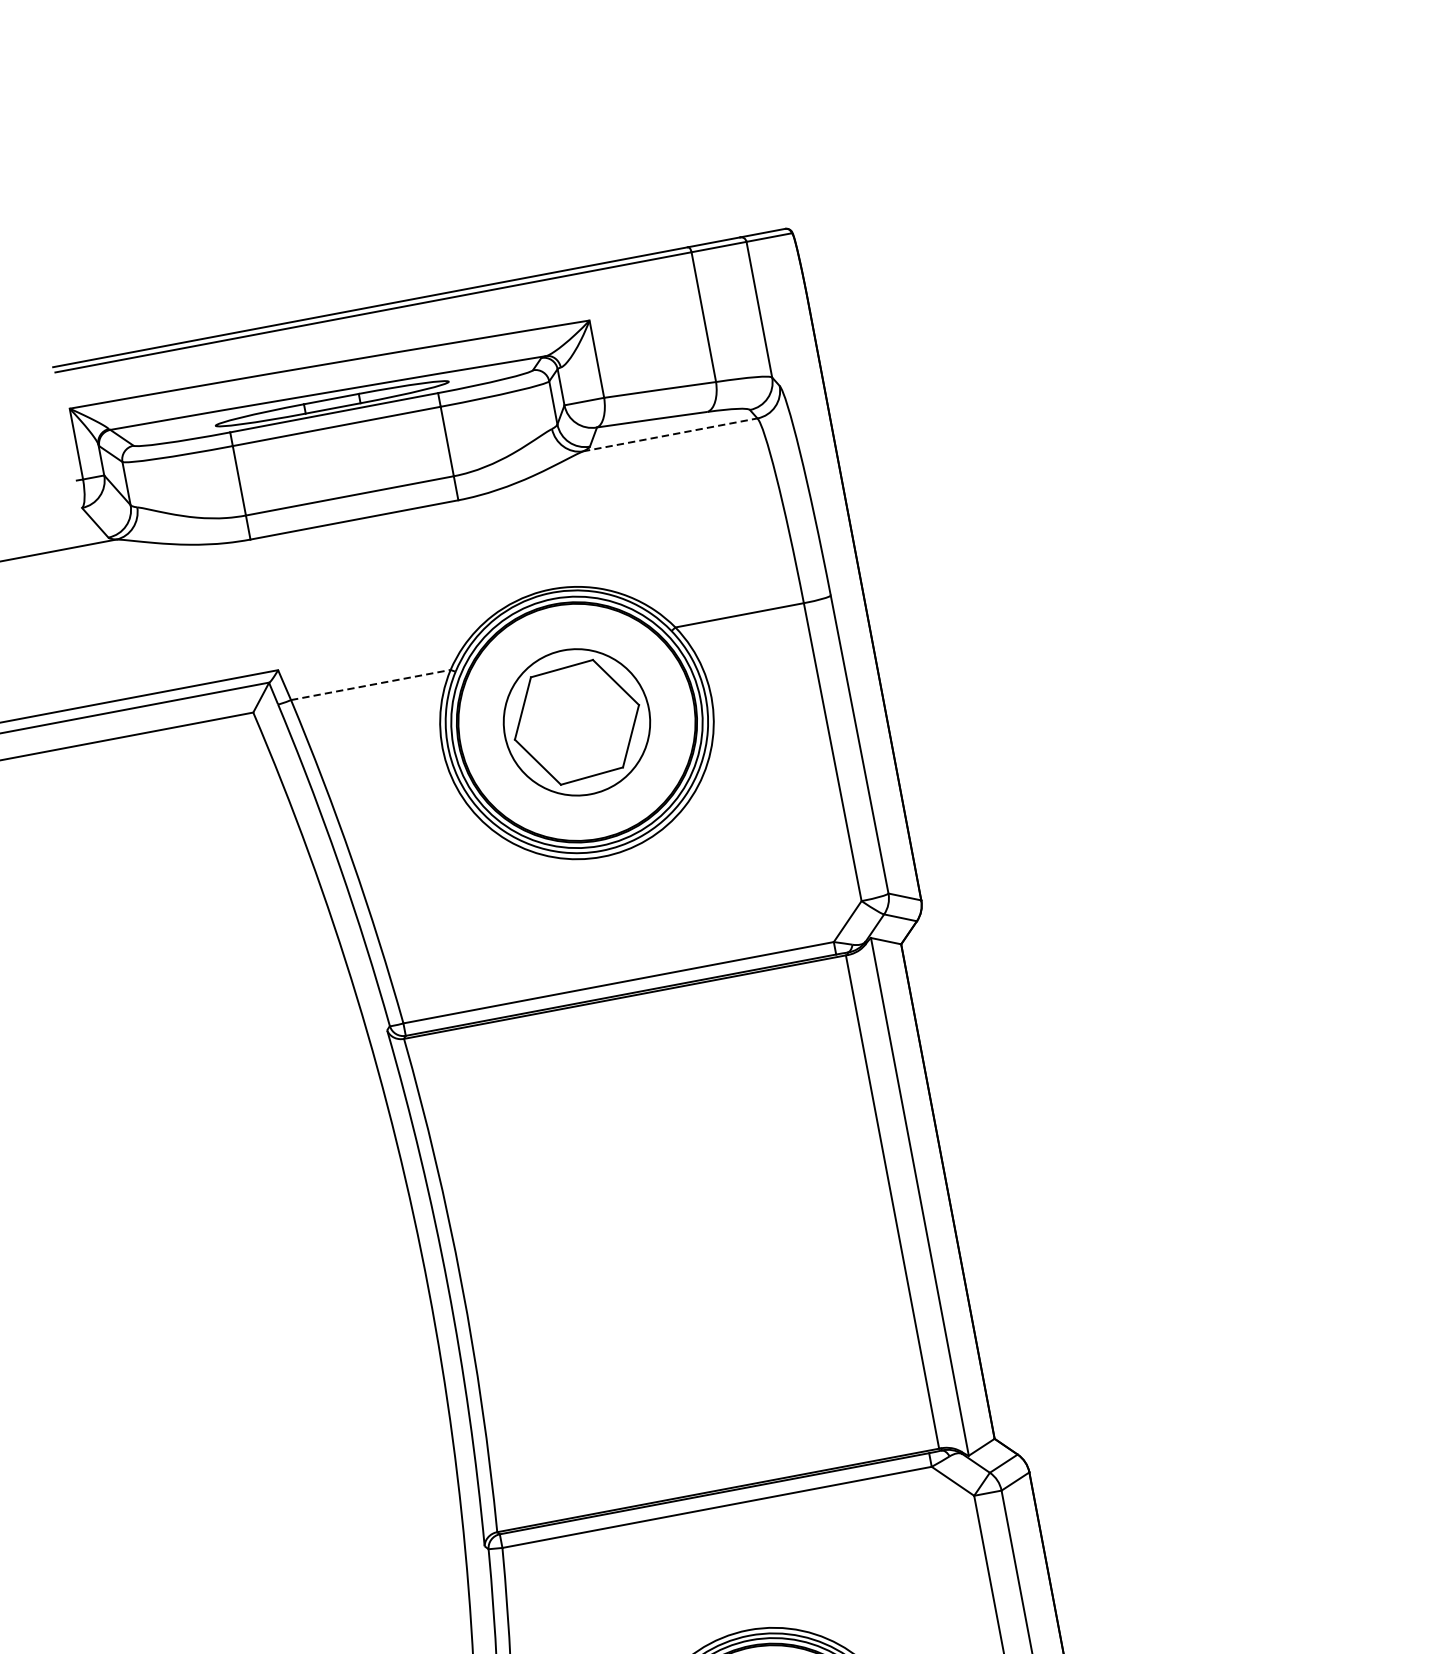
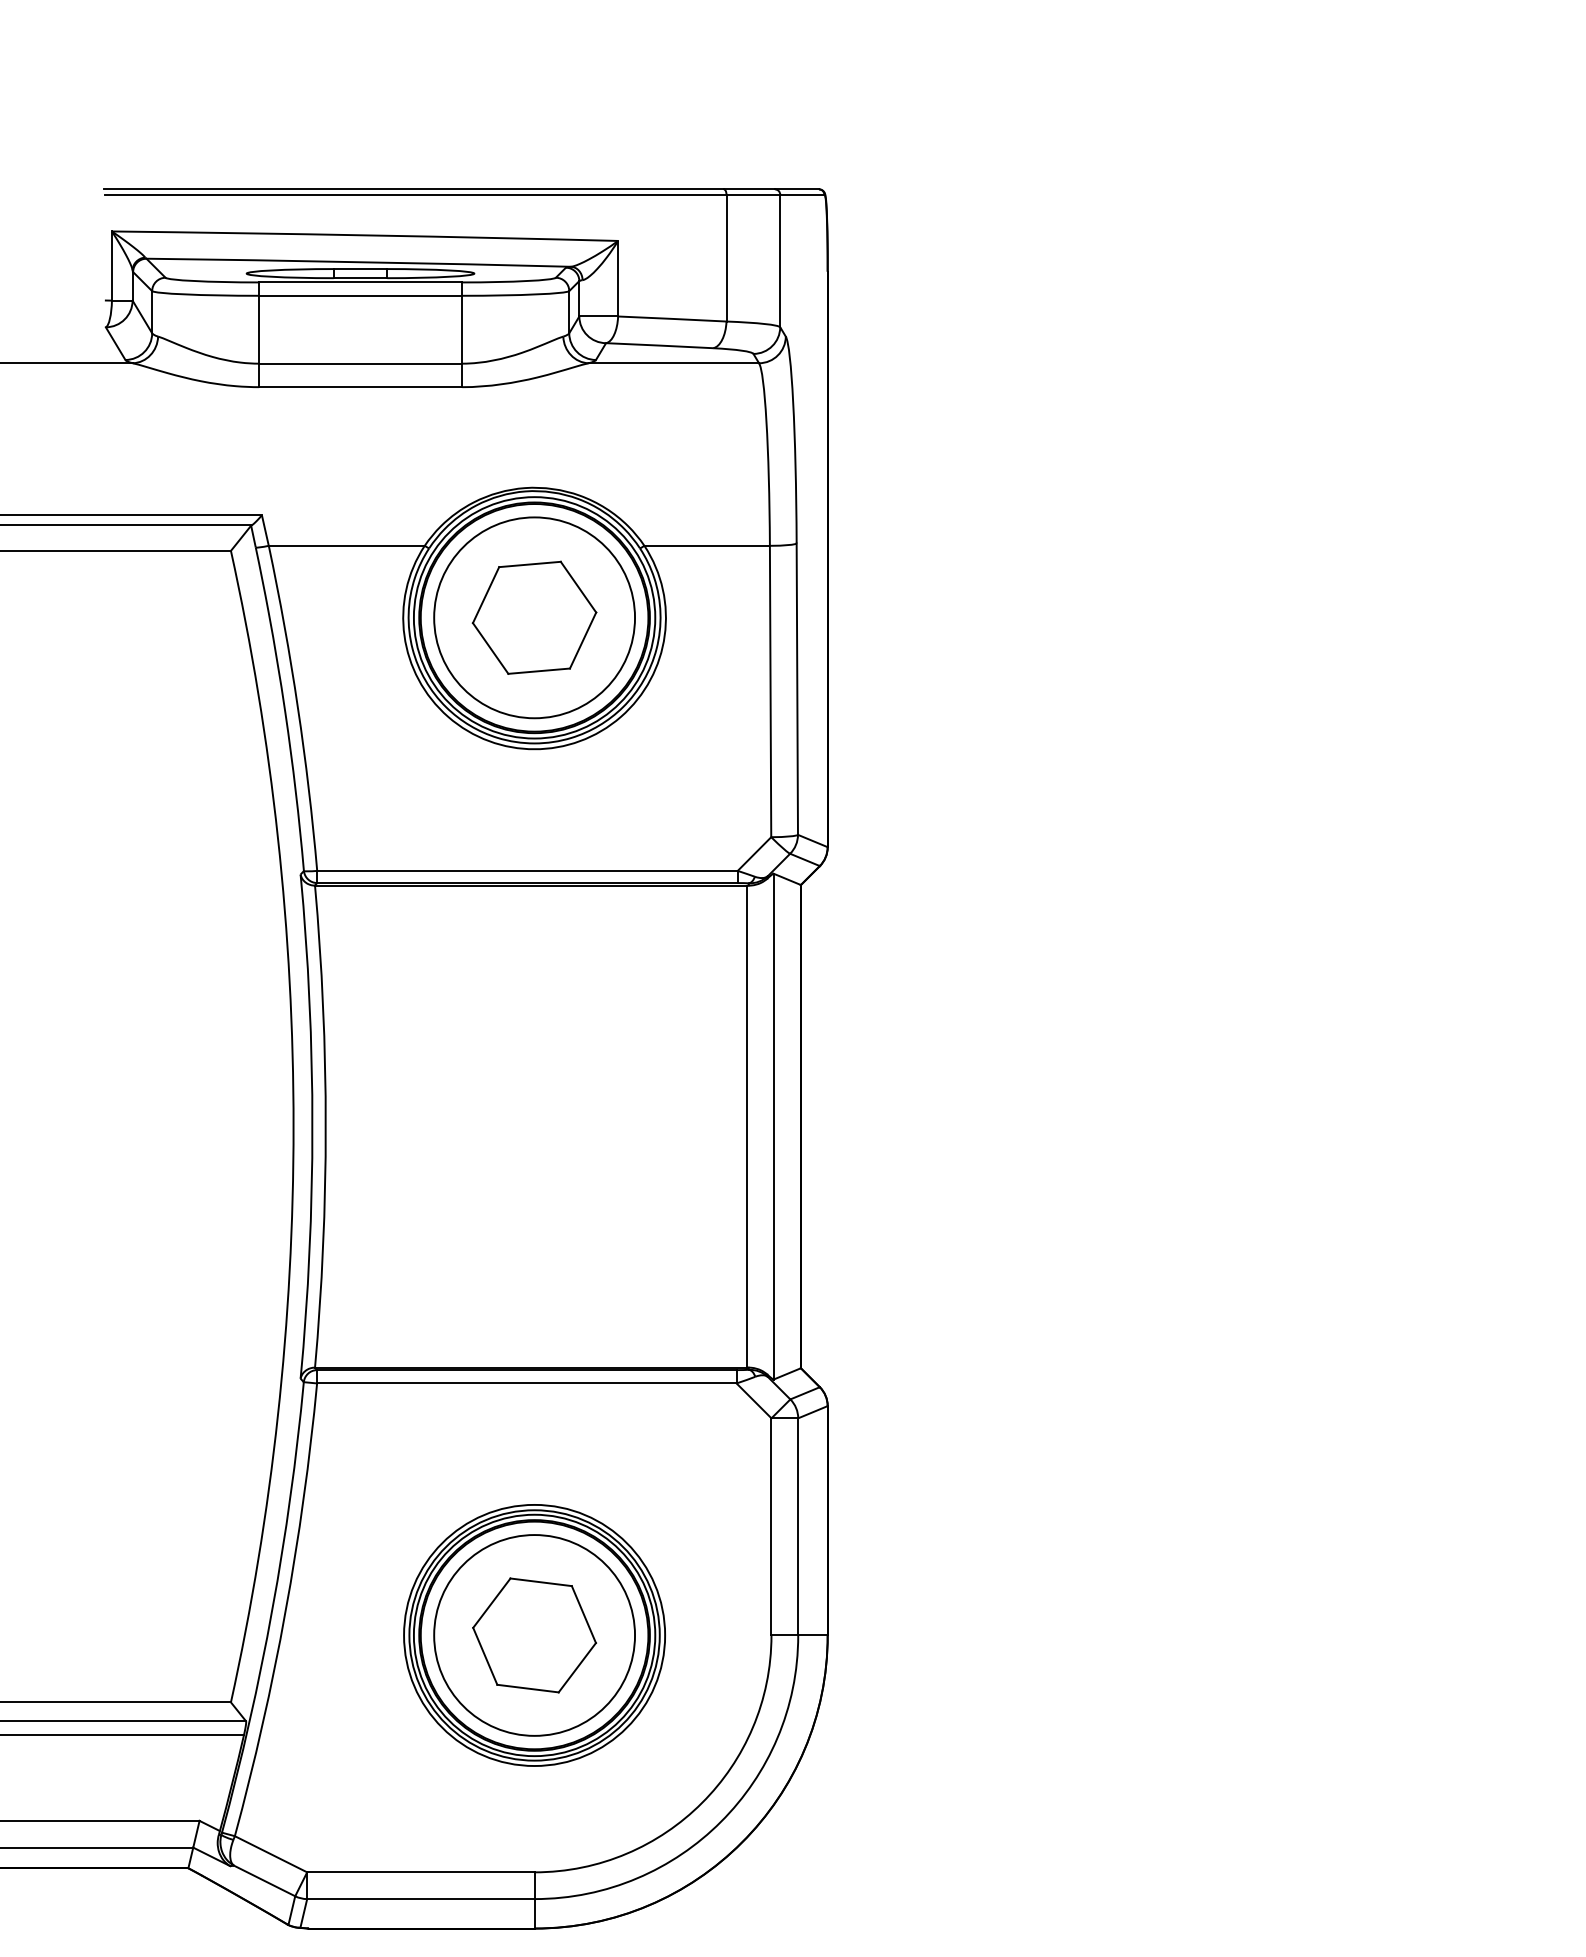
line: (670, 435) -> (674, 363), dashed -> solid
line: (370, 684) -> (346, 545), dashed -> solid
circle: (576, 722) -> (534, 617), size x1.43

